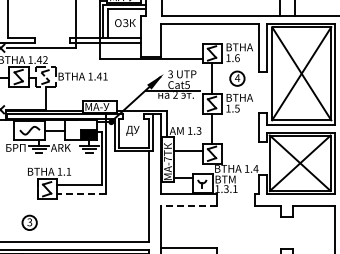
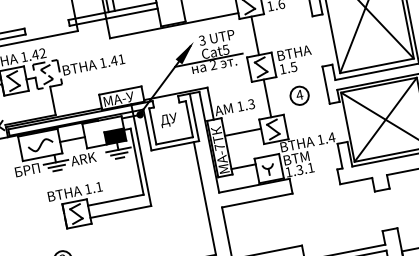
part: (237, 78) -> (299, 95), moved
line: (81, 194) -> (120, 212), dashed -> solid
line: (188, 206) -> (256, 201), dashed -> solid

